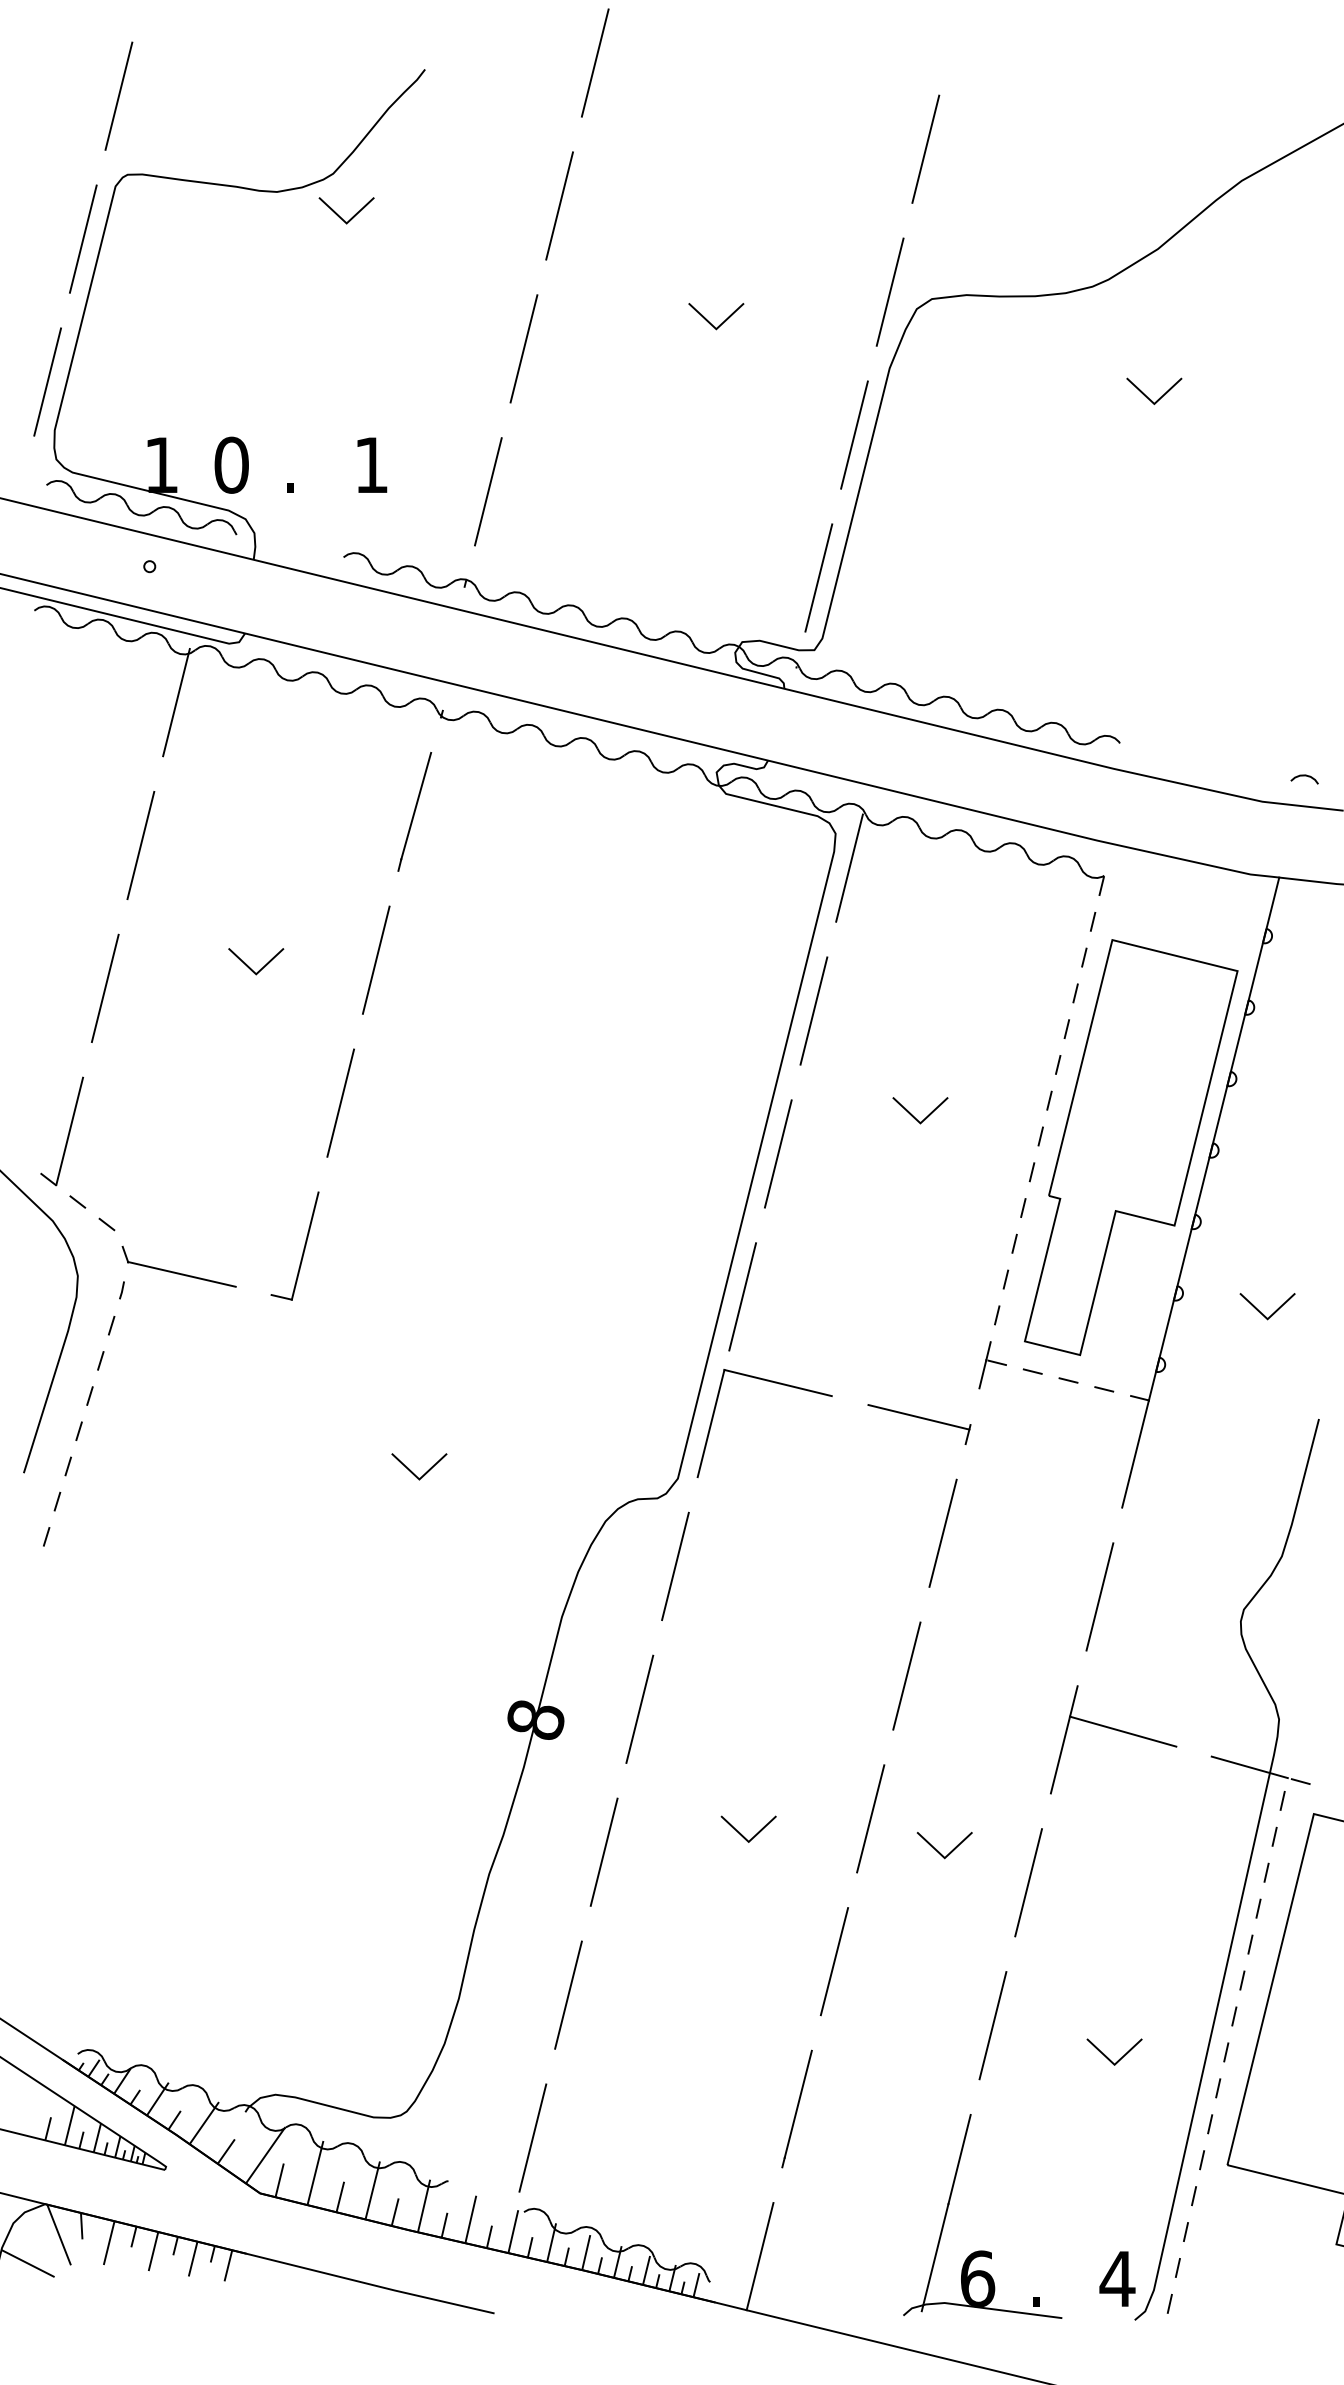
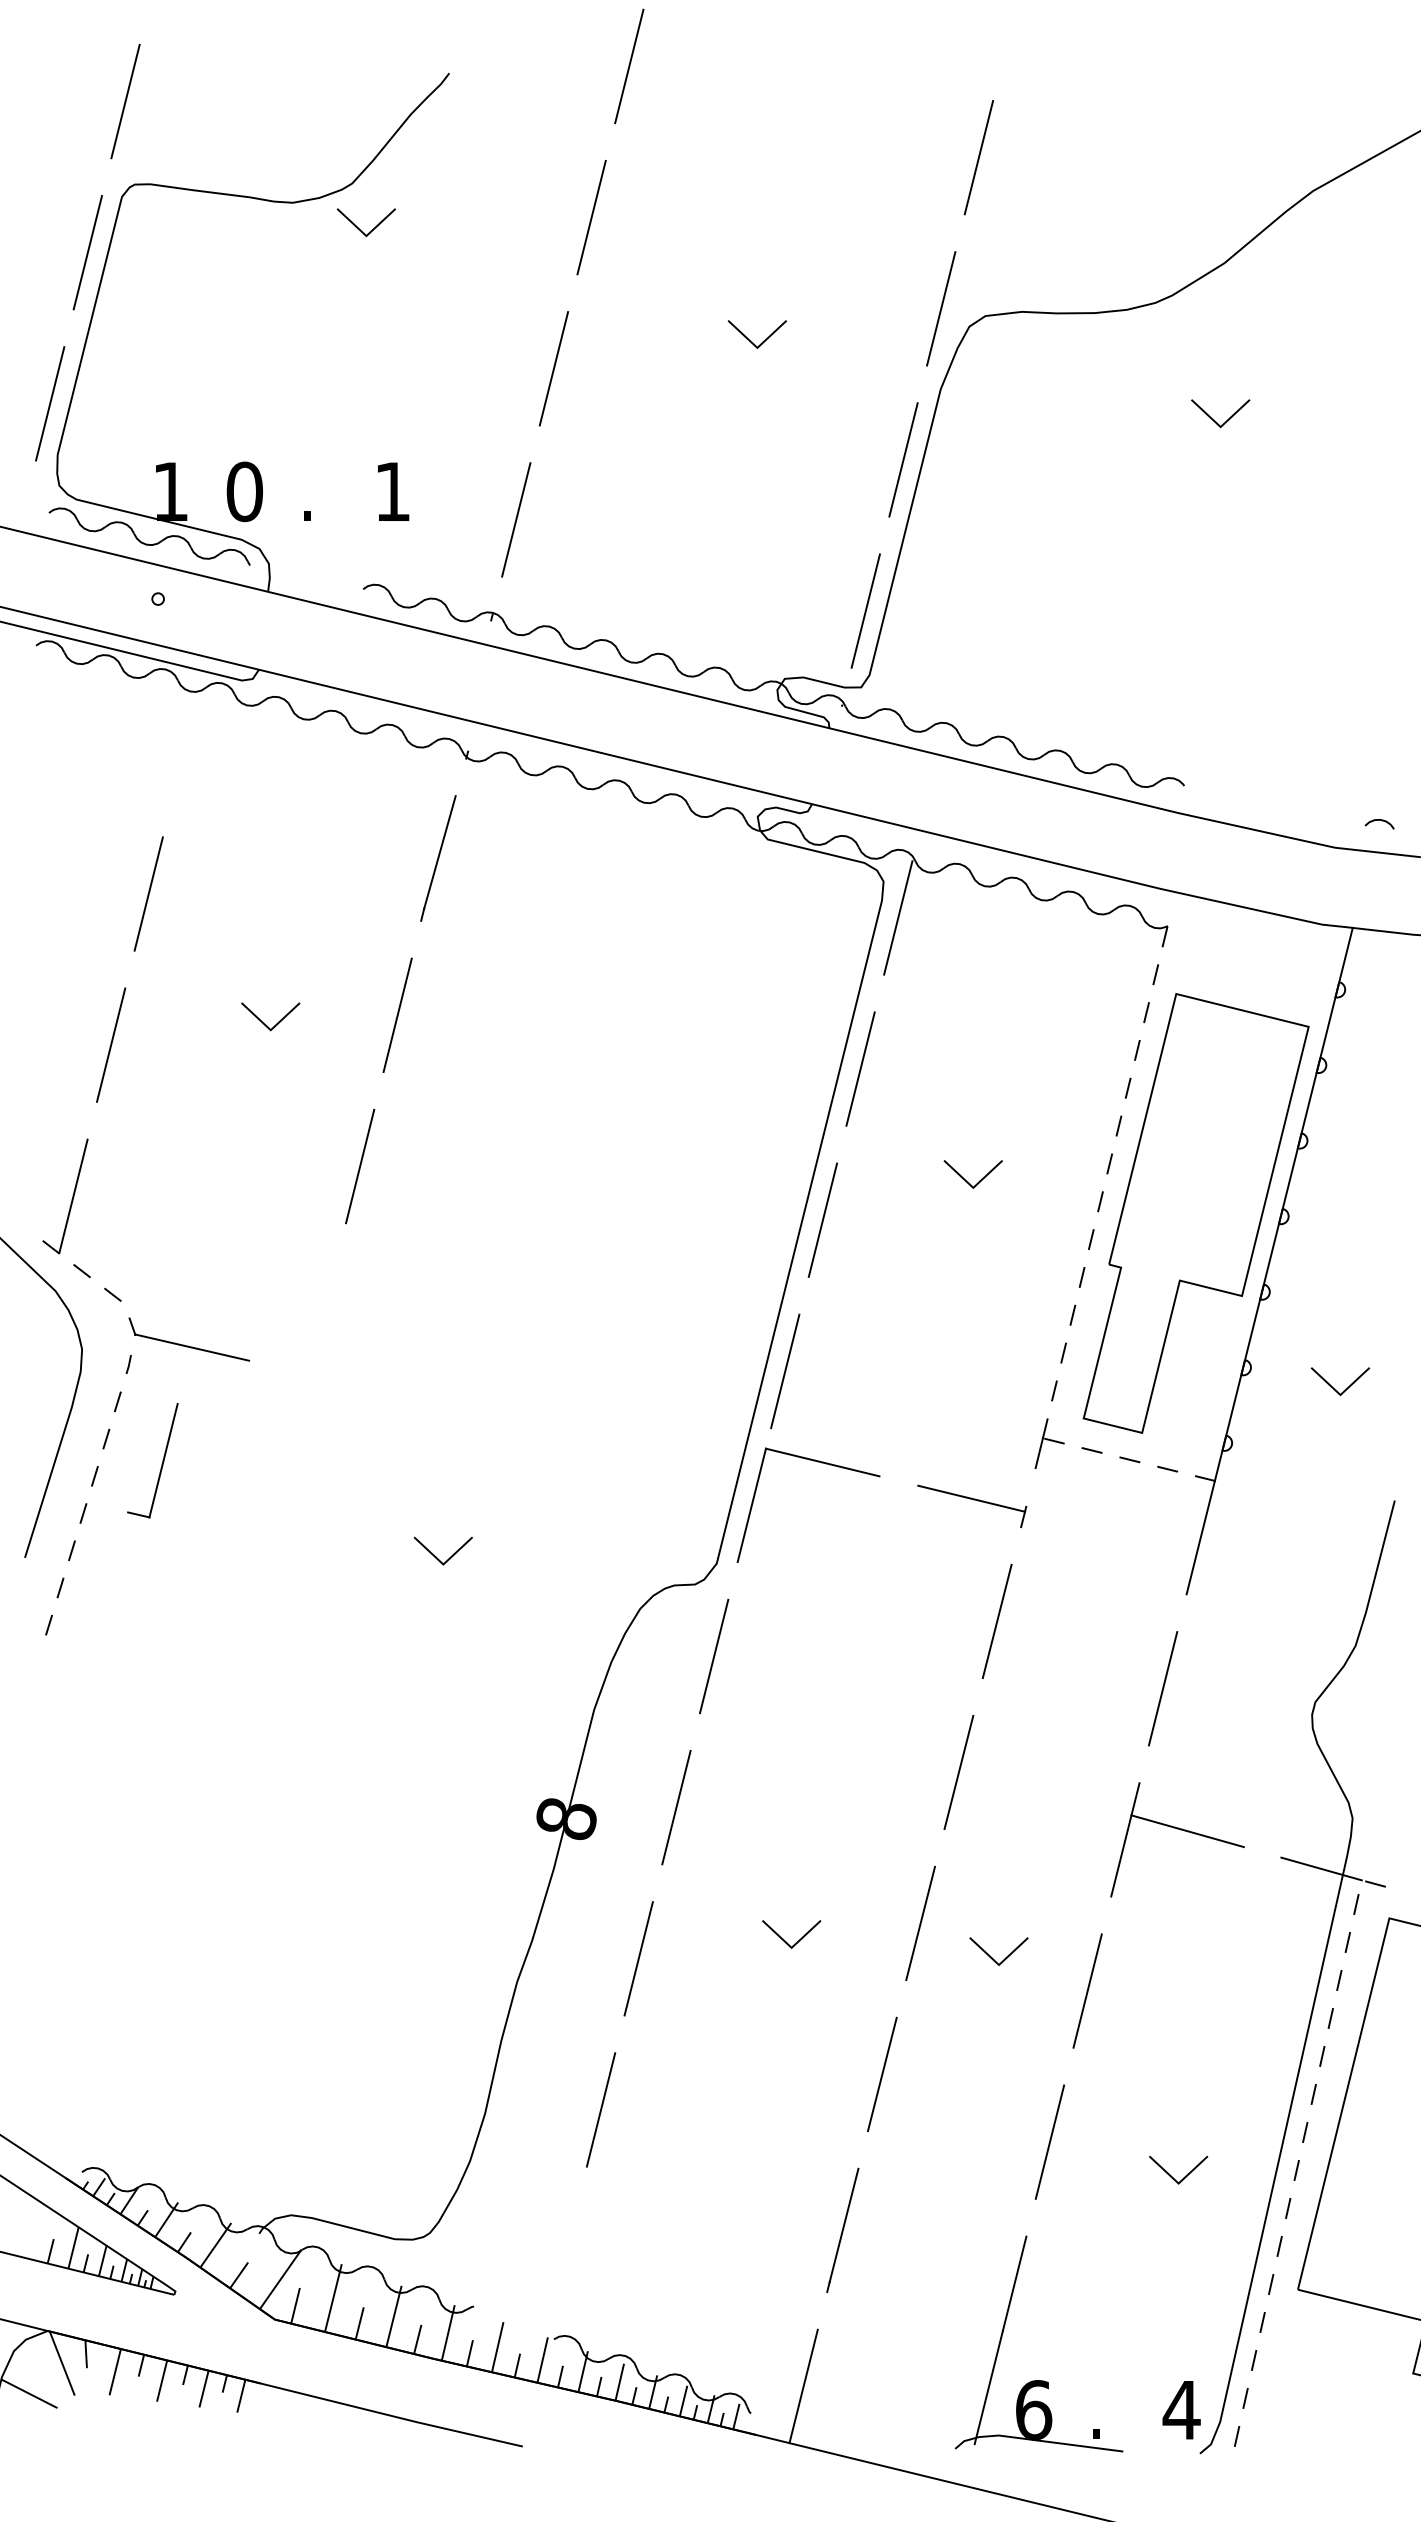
line: (176, 702) -> (186, 742), removed
part: (303, 1249) -> (161, 1464), moved
line: (533, 2137) -> (563, 2260), removed

